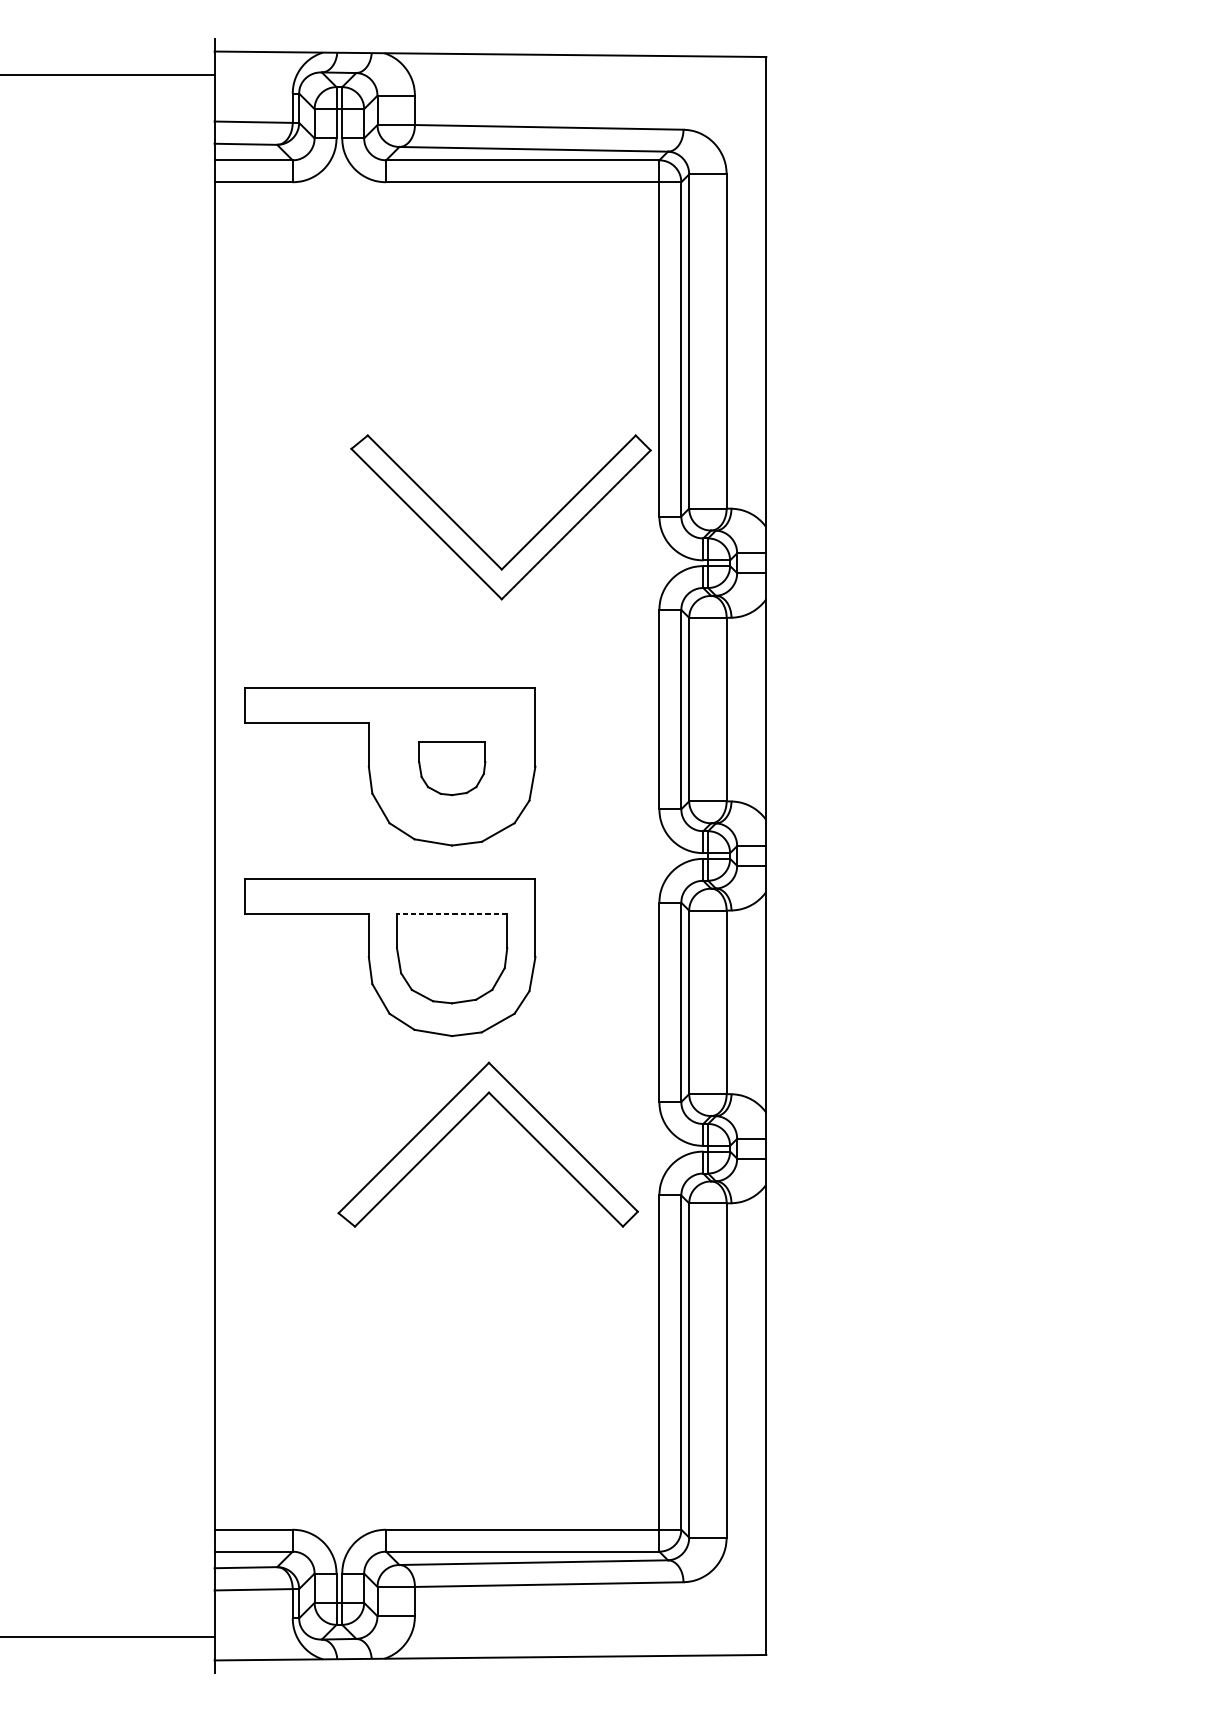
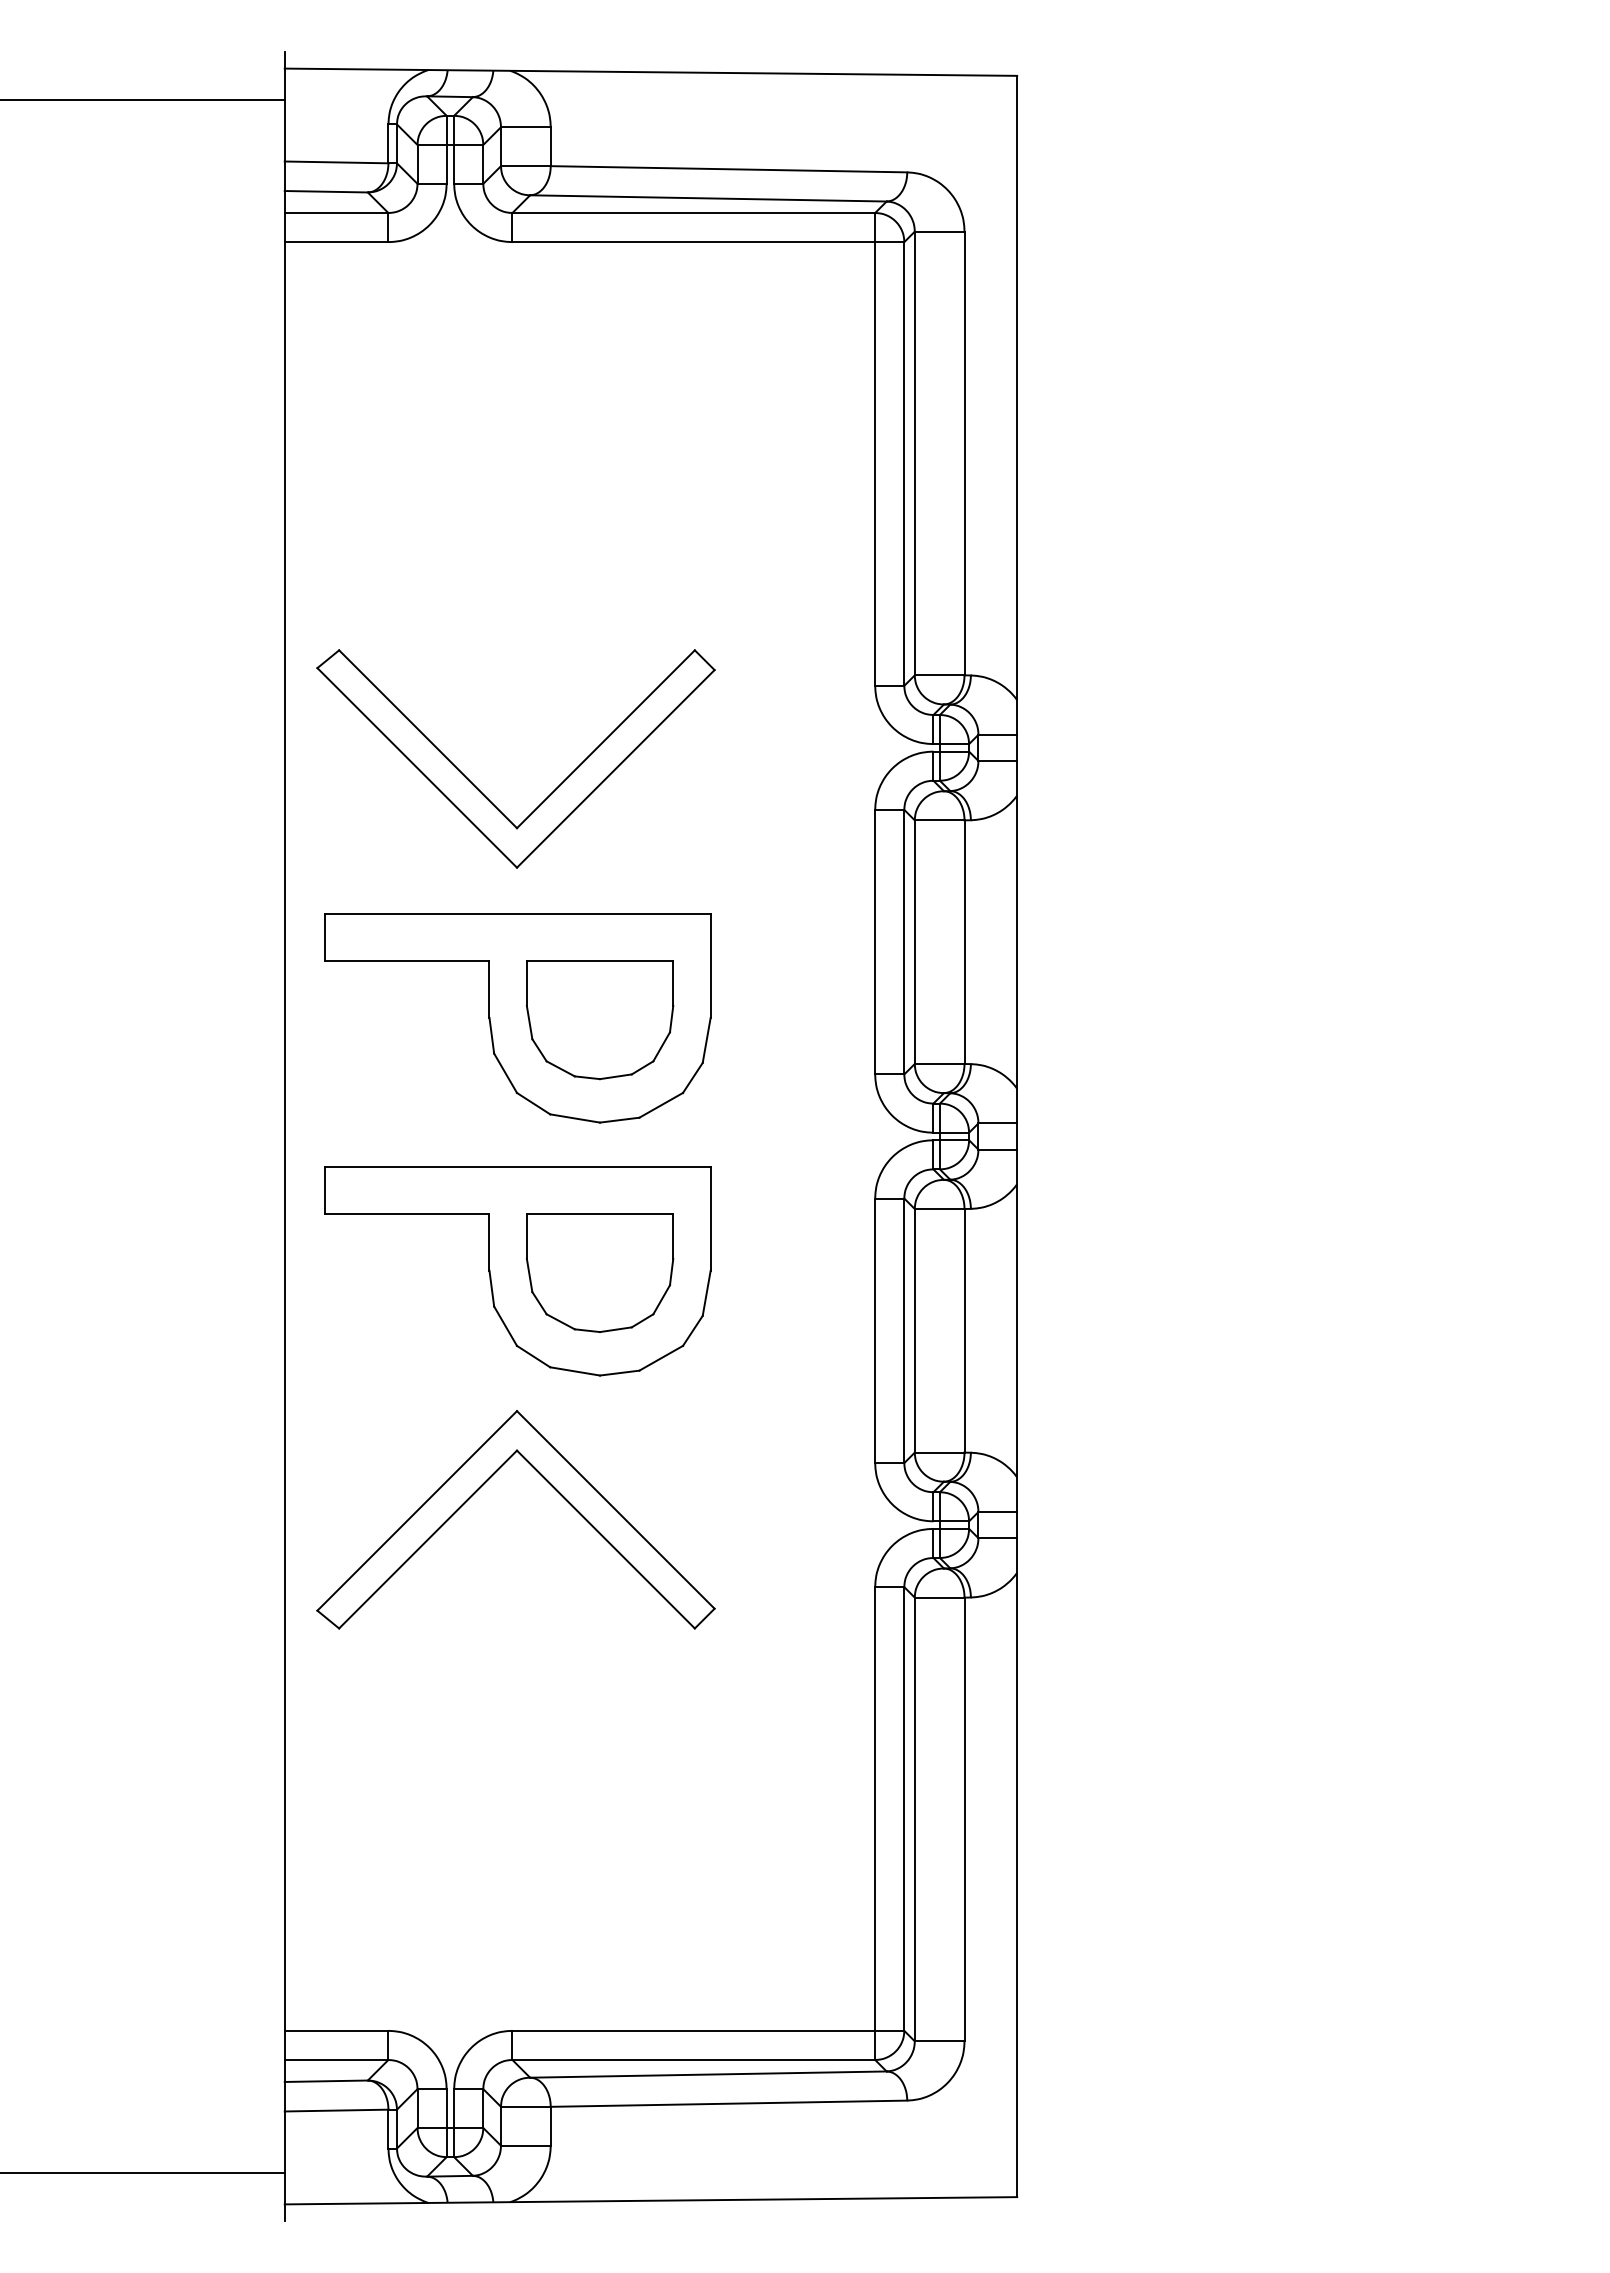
part: (475, 541) -> (481, 791), moved
part: (452, 768) -> (600, 1020), size x1.67
line: (451, 914) -> (599, 1213), dashed -> solid
part: (462, 1119) -> (482, 1486), moved

